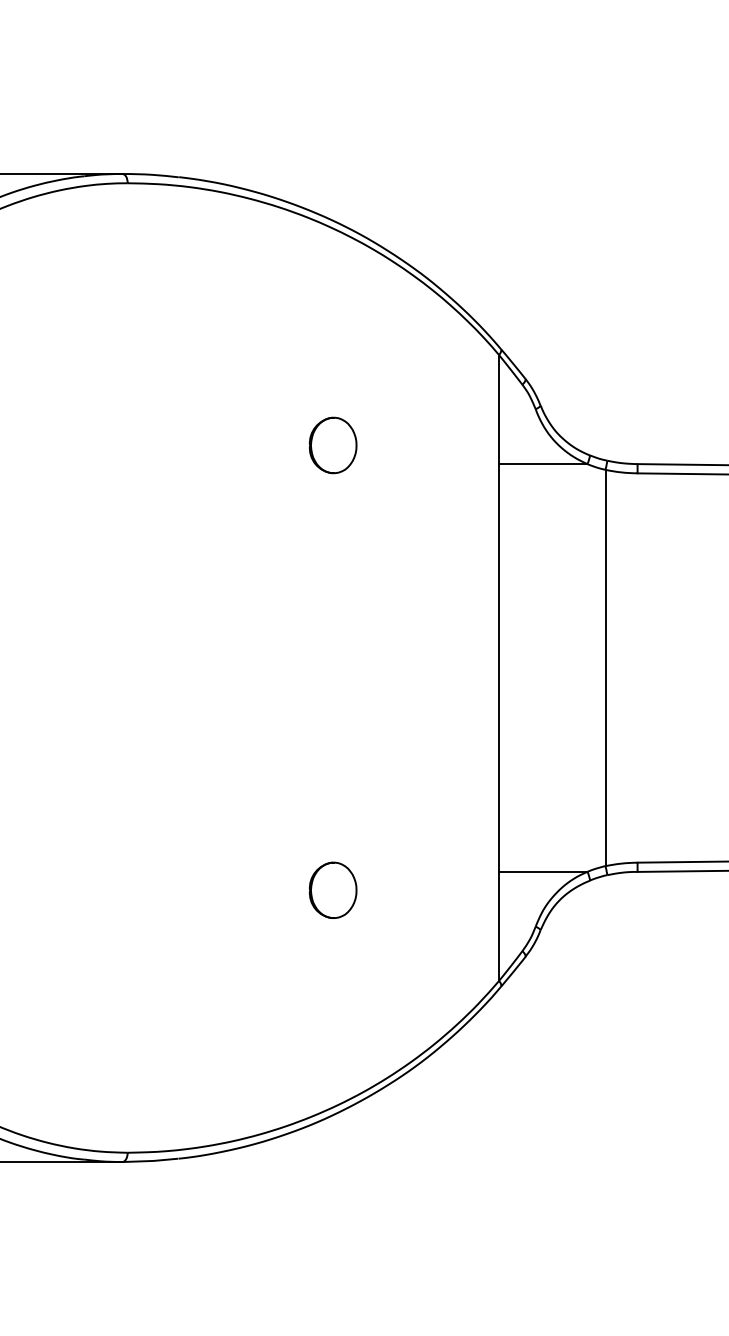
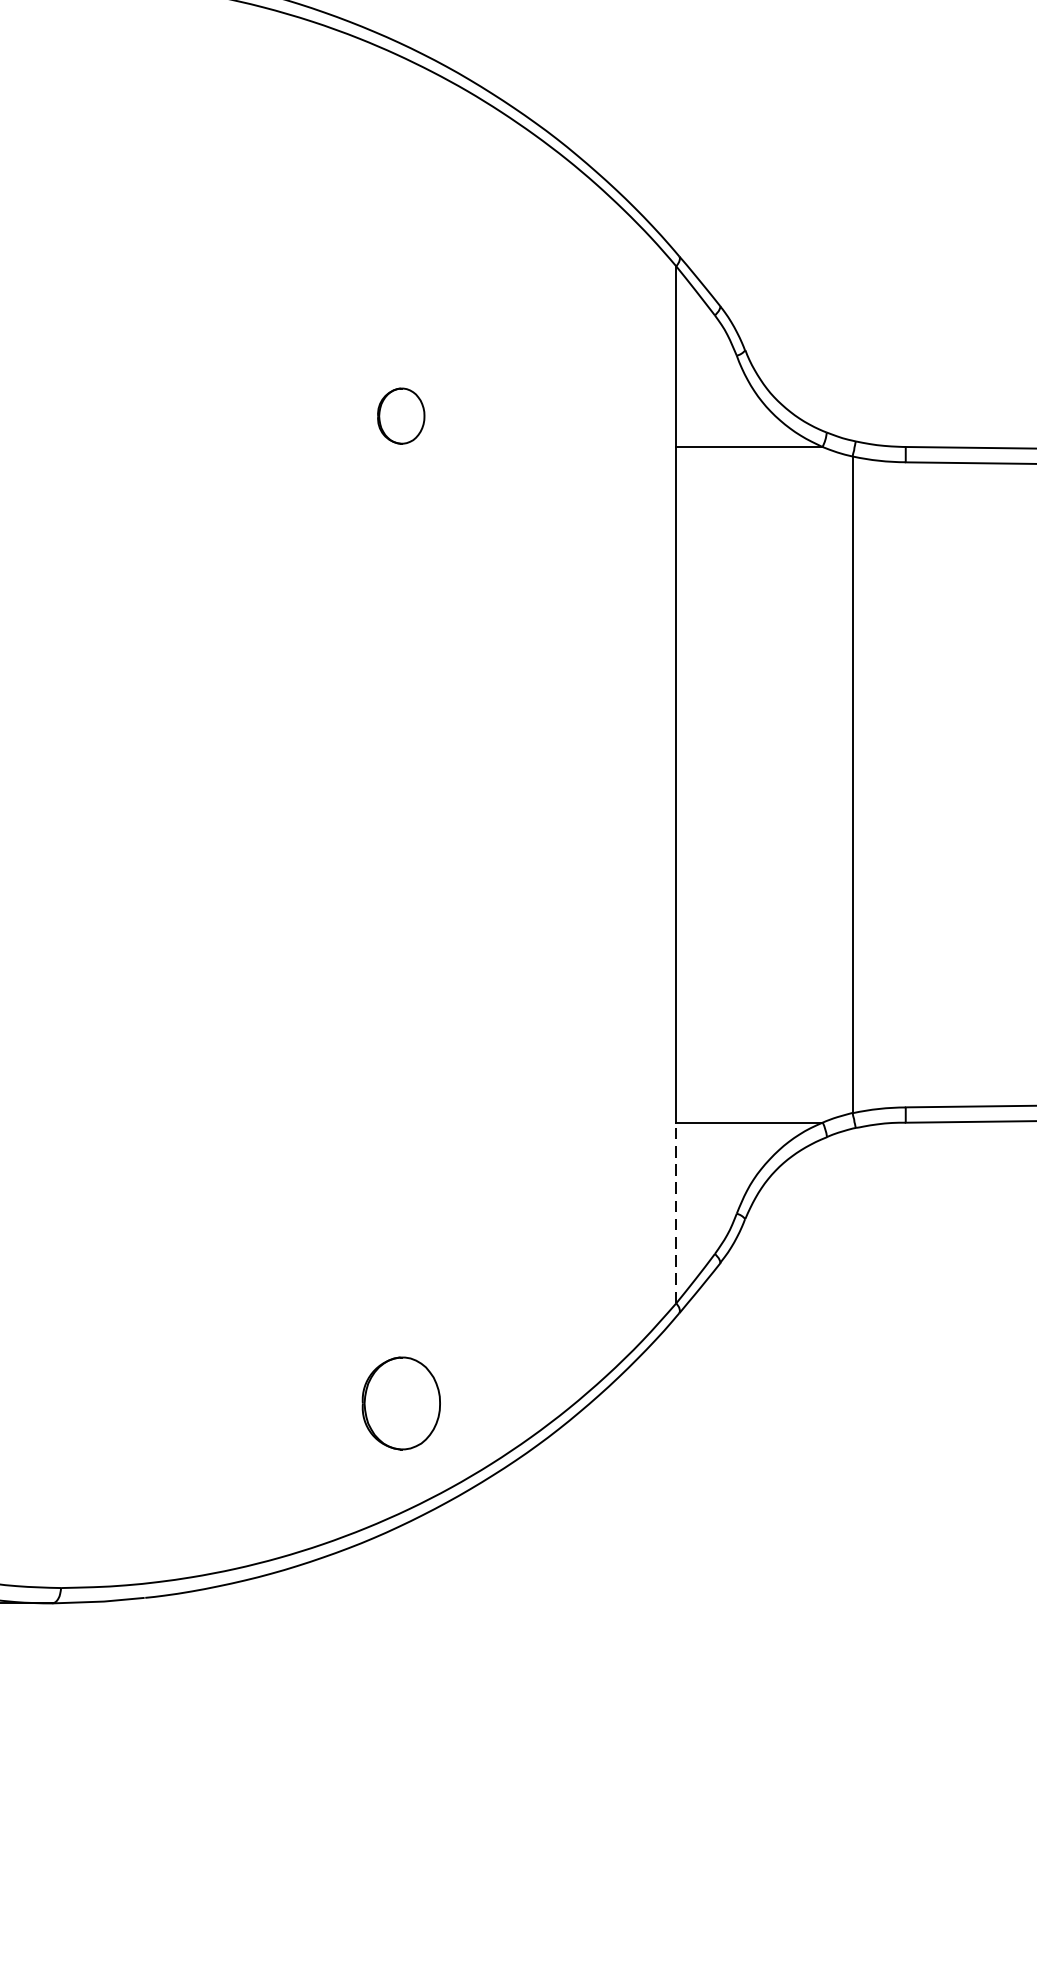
part: (332, 445) -> (400, 416), size x0.6
part: (332, 889) -> (400, 1402), moved
line: (499, 925) -> (676, 1211), solid -> dashed

